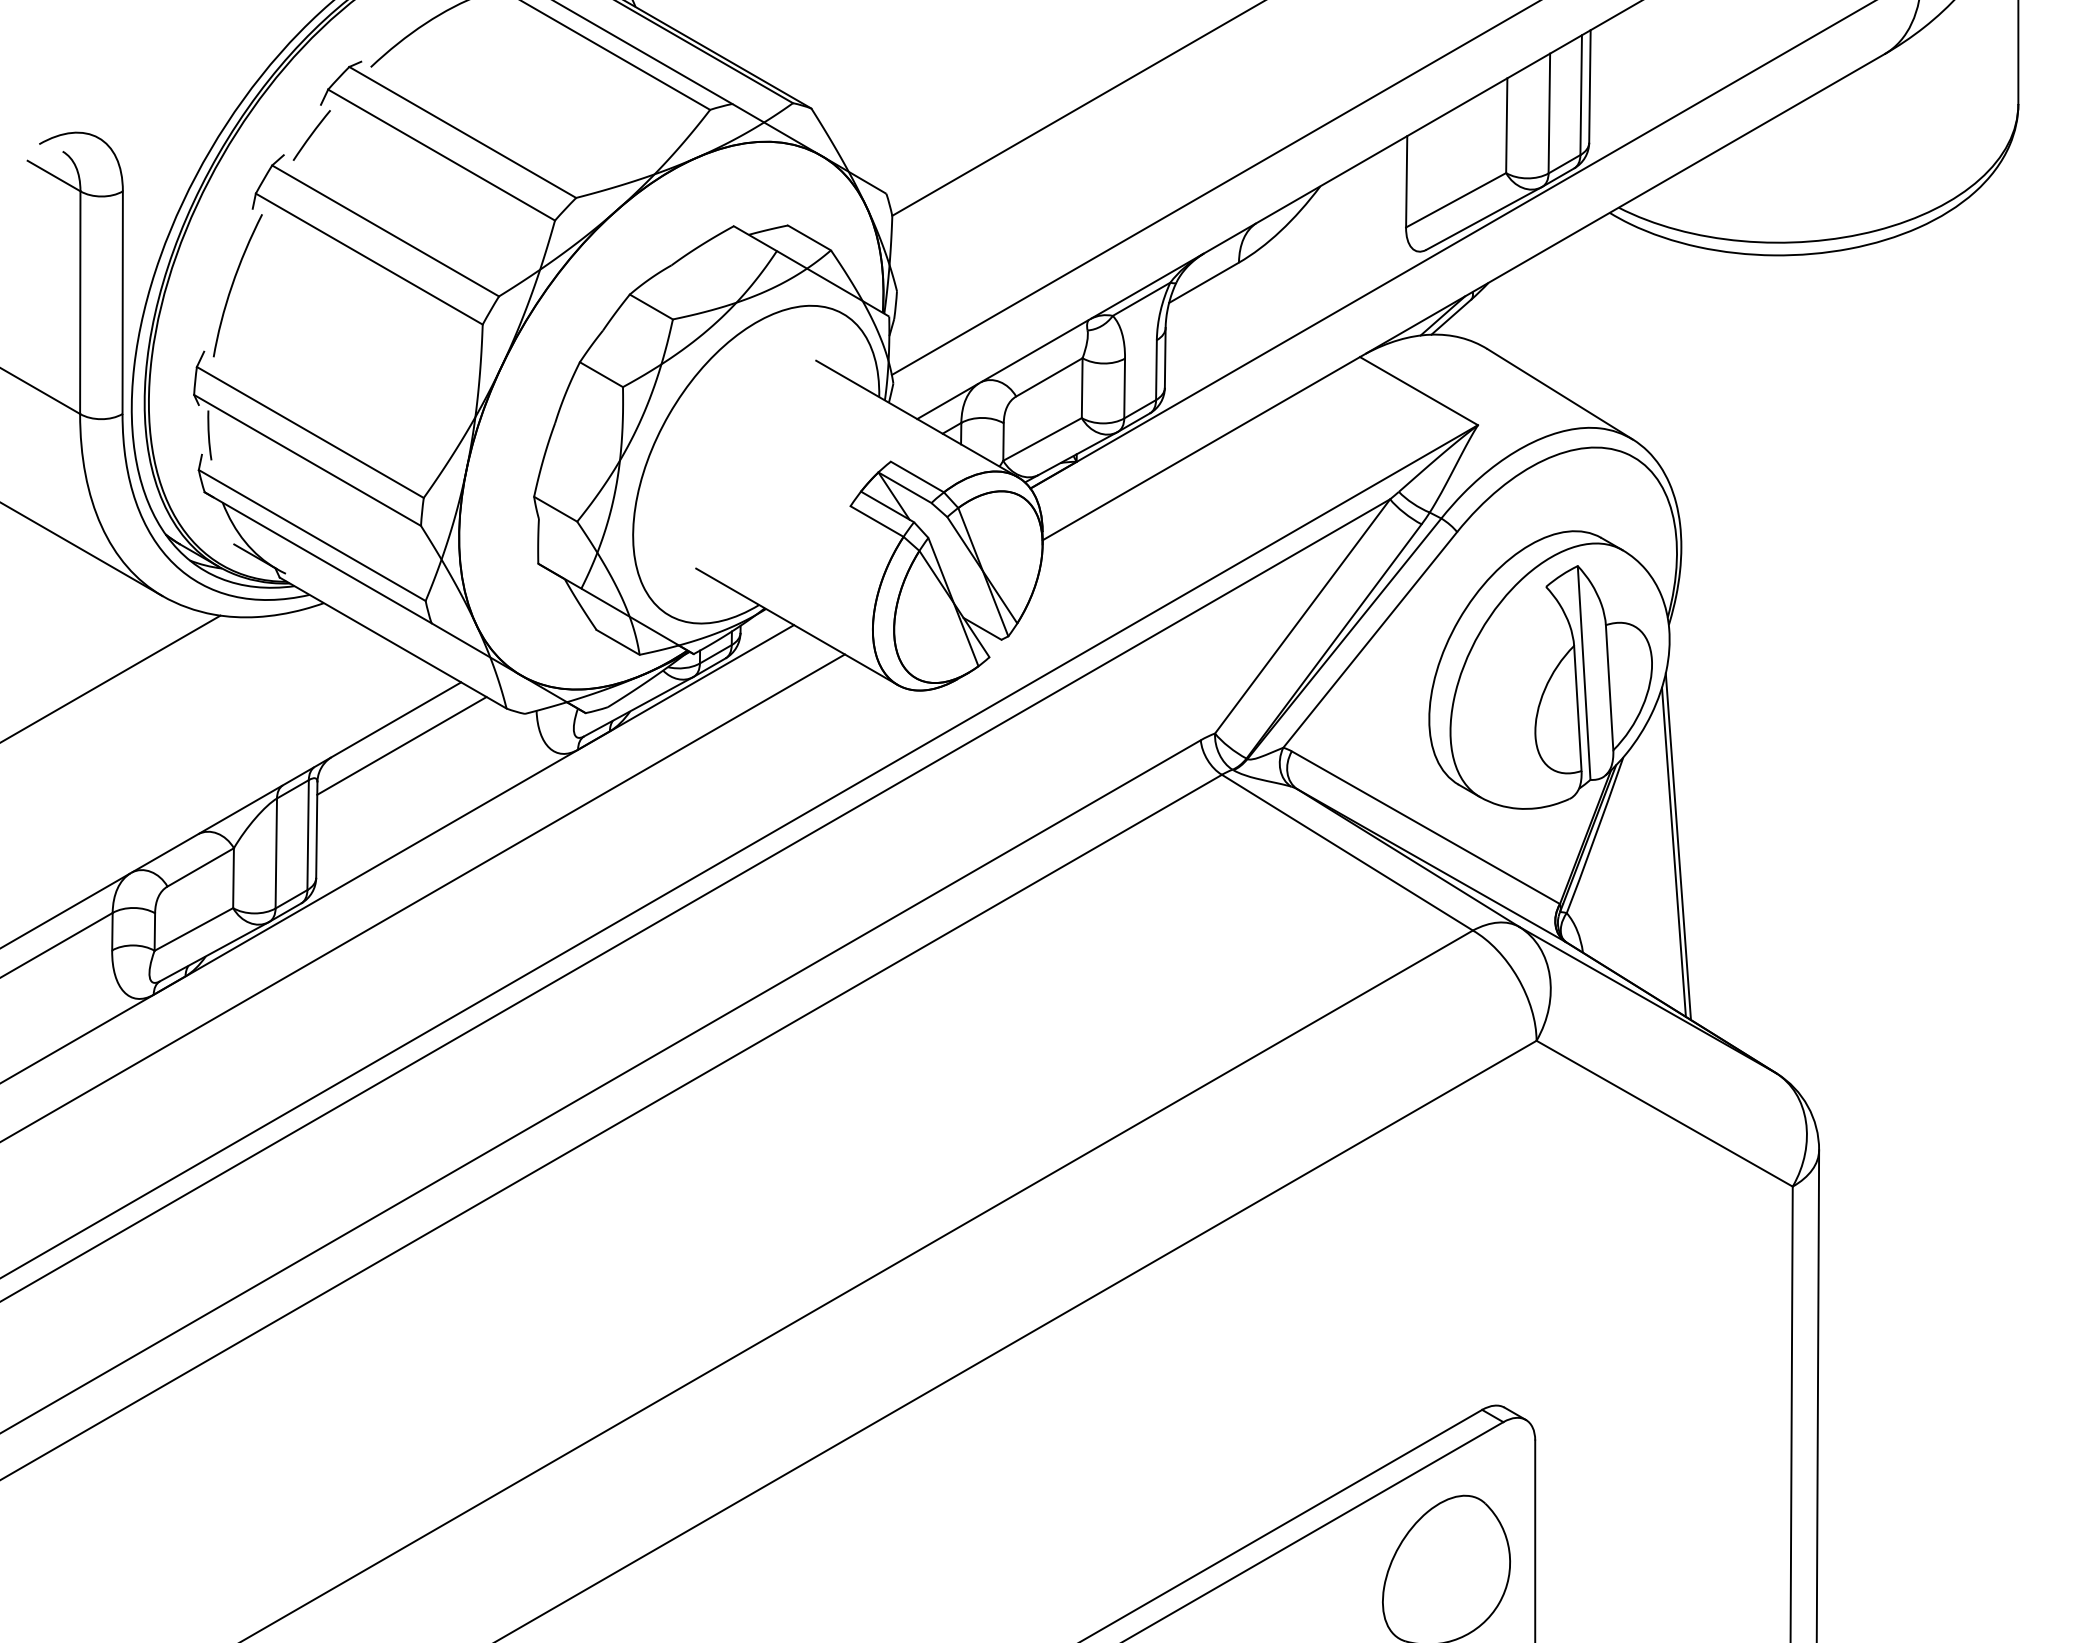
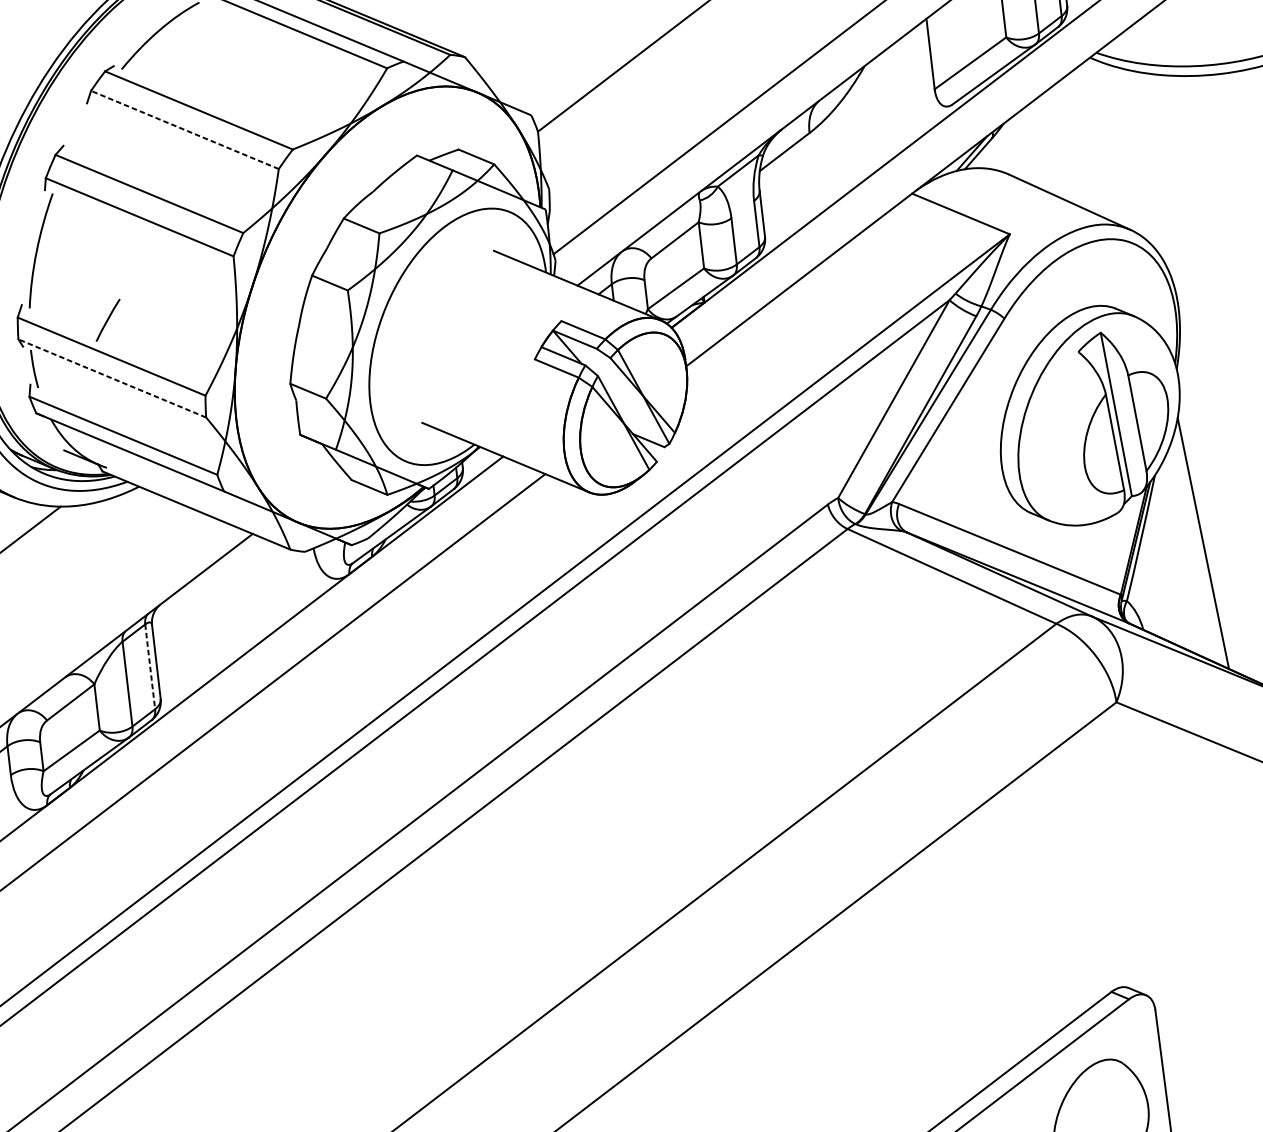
line: (311, 135) -> (107, 320), moved
line: (441, 155) -> (184, 130), solid -> dashed
line: (307, 460) -> (112, 378), solid -> dashed
line: (401, 745) -> (213, 588), removed
line: (308, 835) -> (150, 667), solid -> dashed
line: (1677, 846) -> (1205, 538), removed

